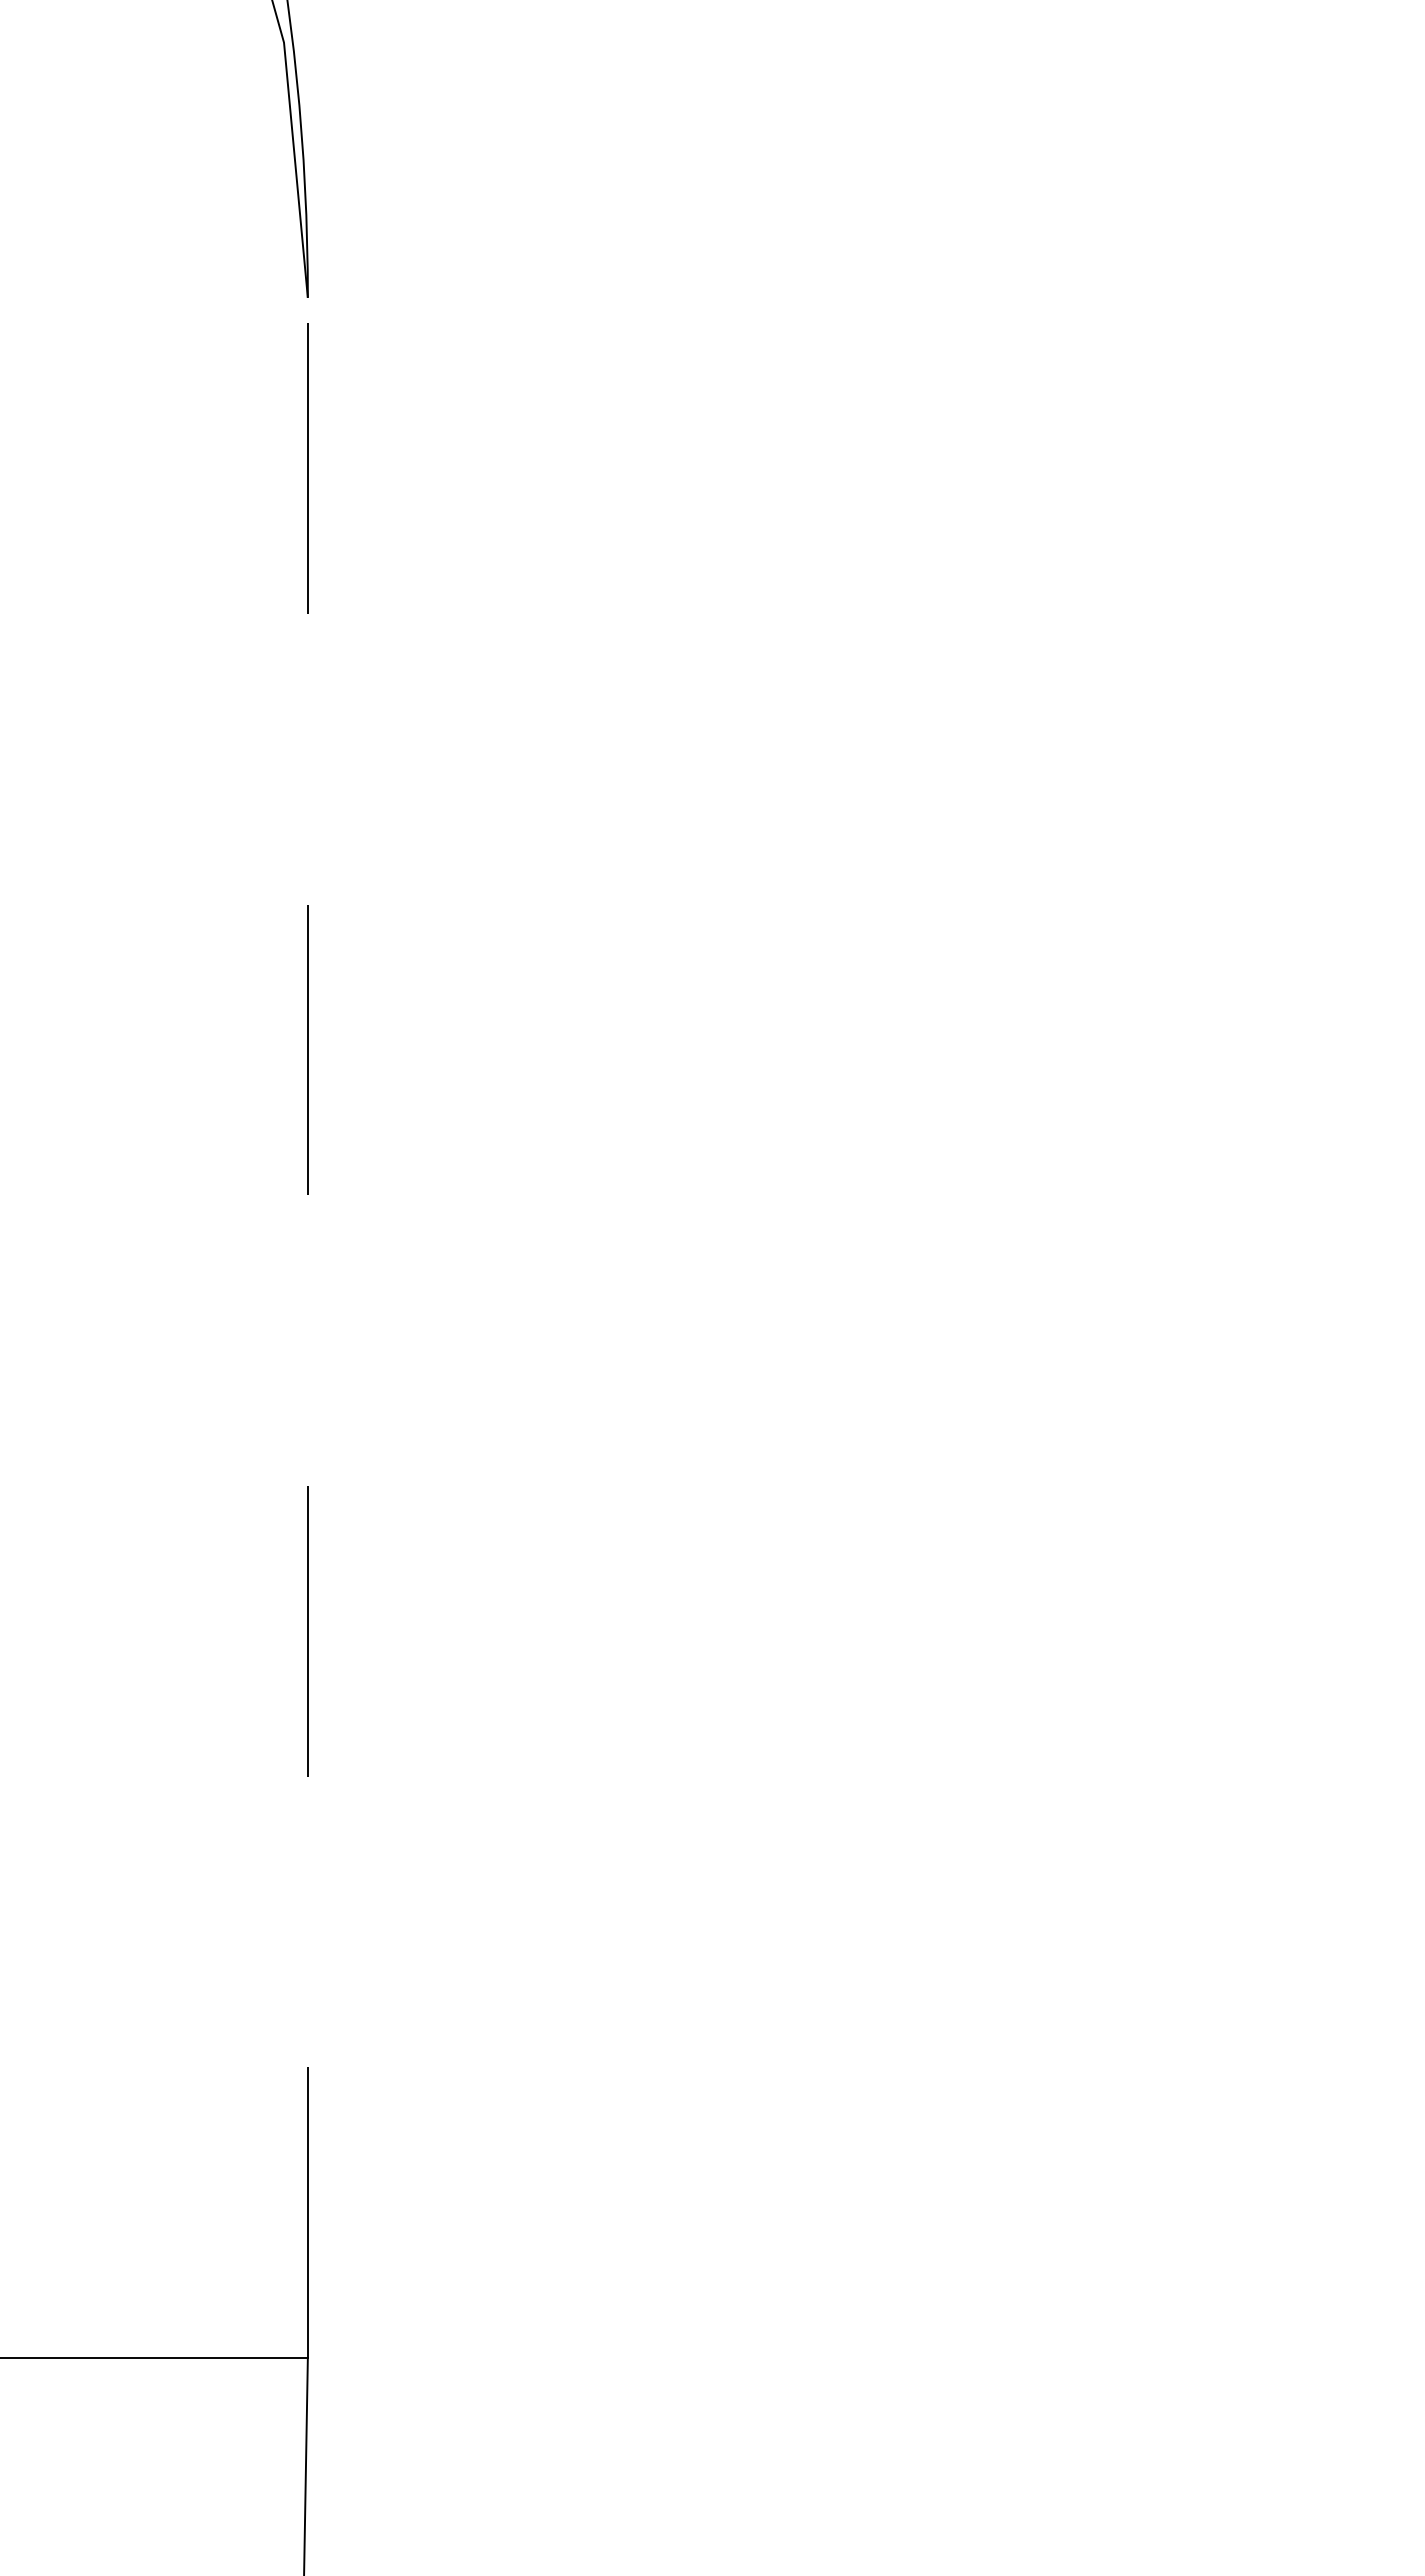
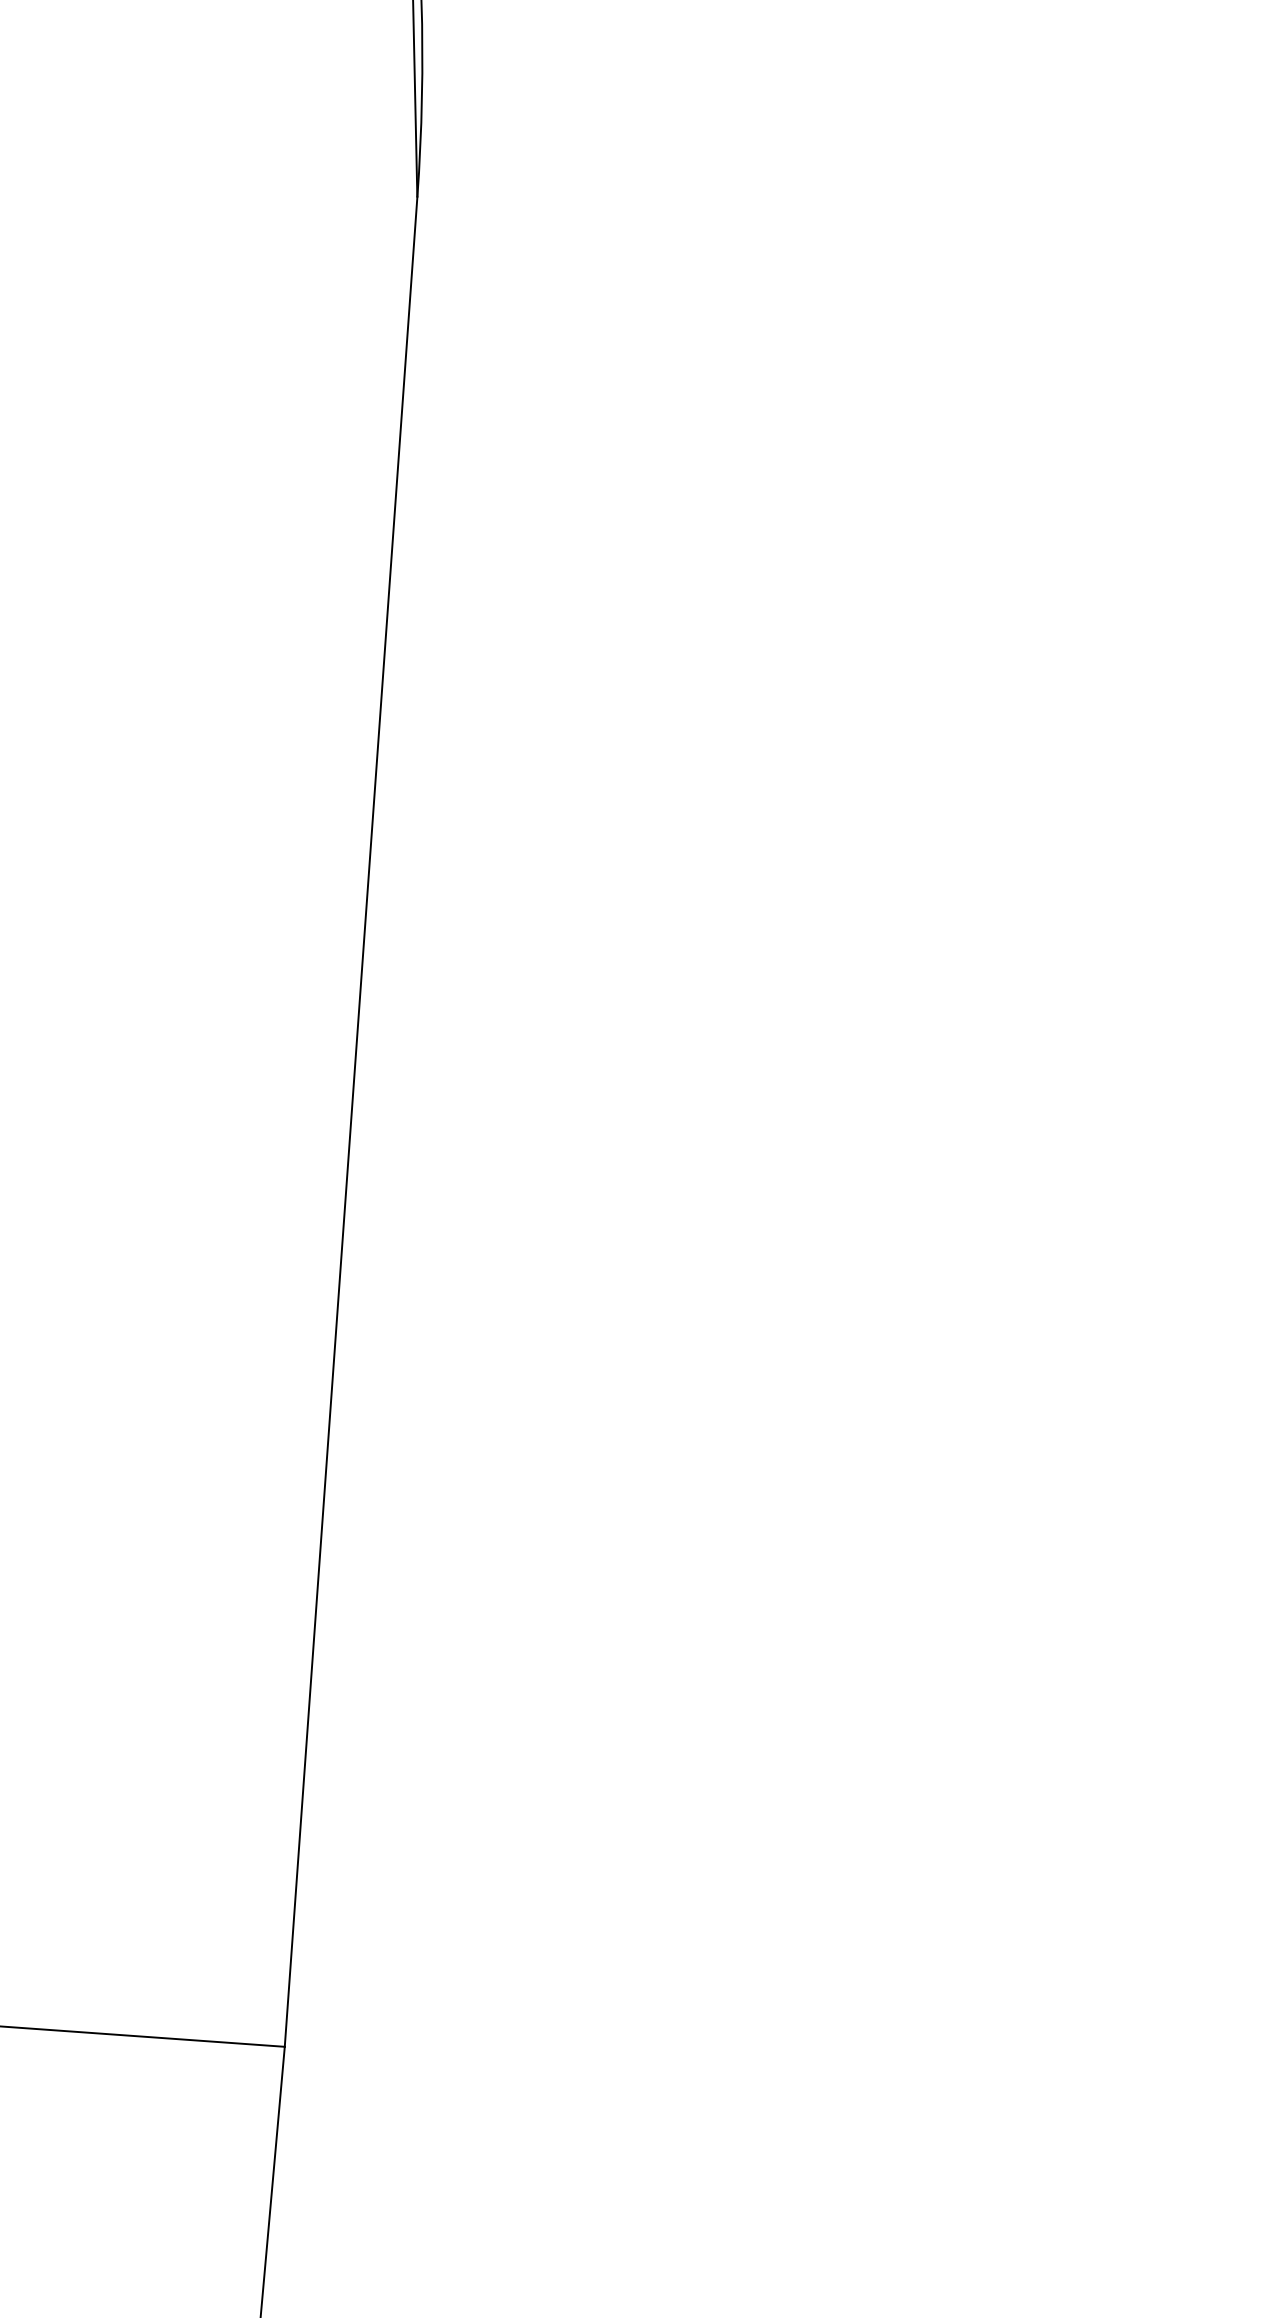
line: (307, 1327) -> (350, 1121), dashed -> solid

